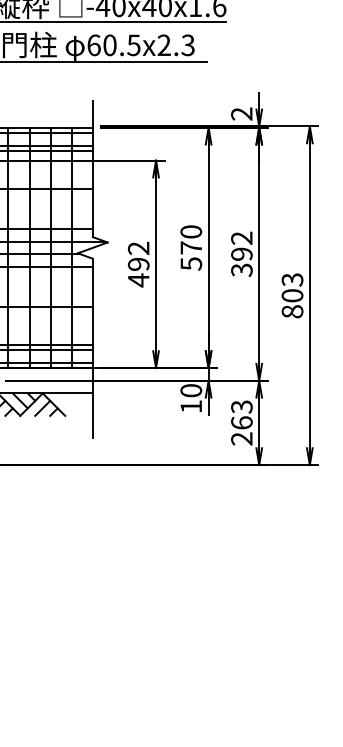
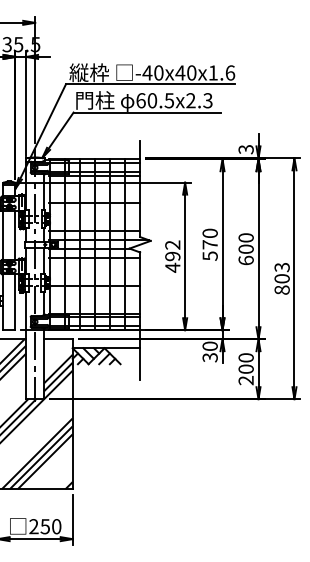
text: (242, 113) -> (246, 149), 2 -> 3
text: (240, 254) -> (245, 249), 392 -> 600
text: (190, 406) -> (209, 357), 10 -> 30
text: (240, 414) -> (245, 363), 263 -> 200

